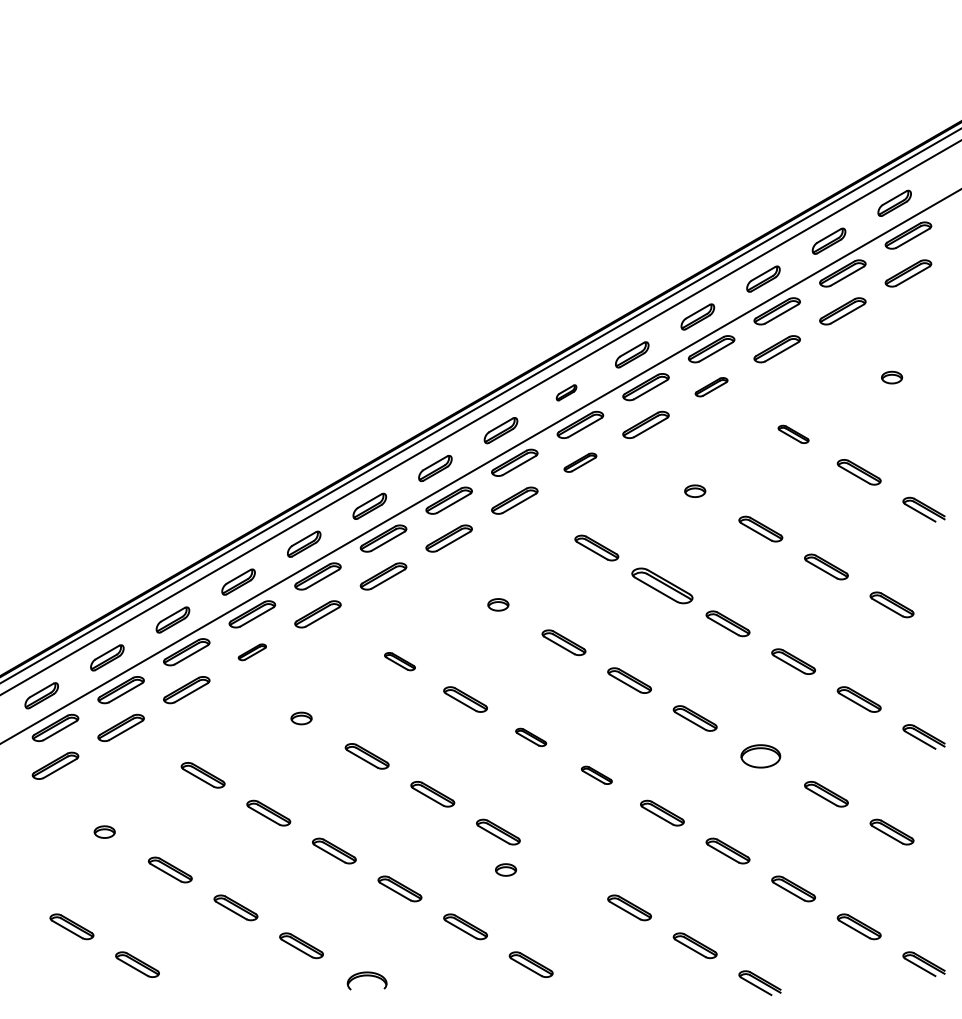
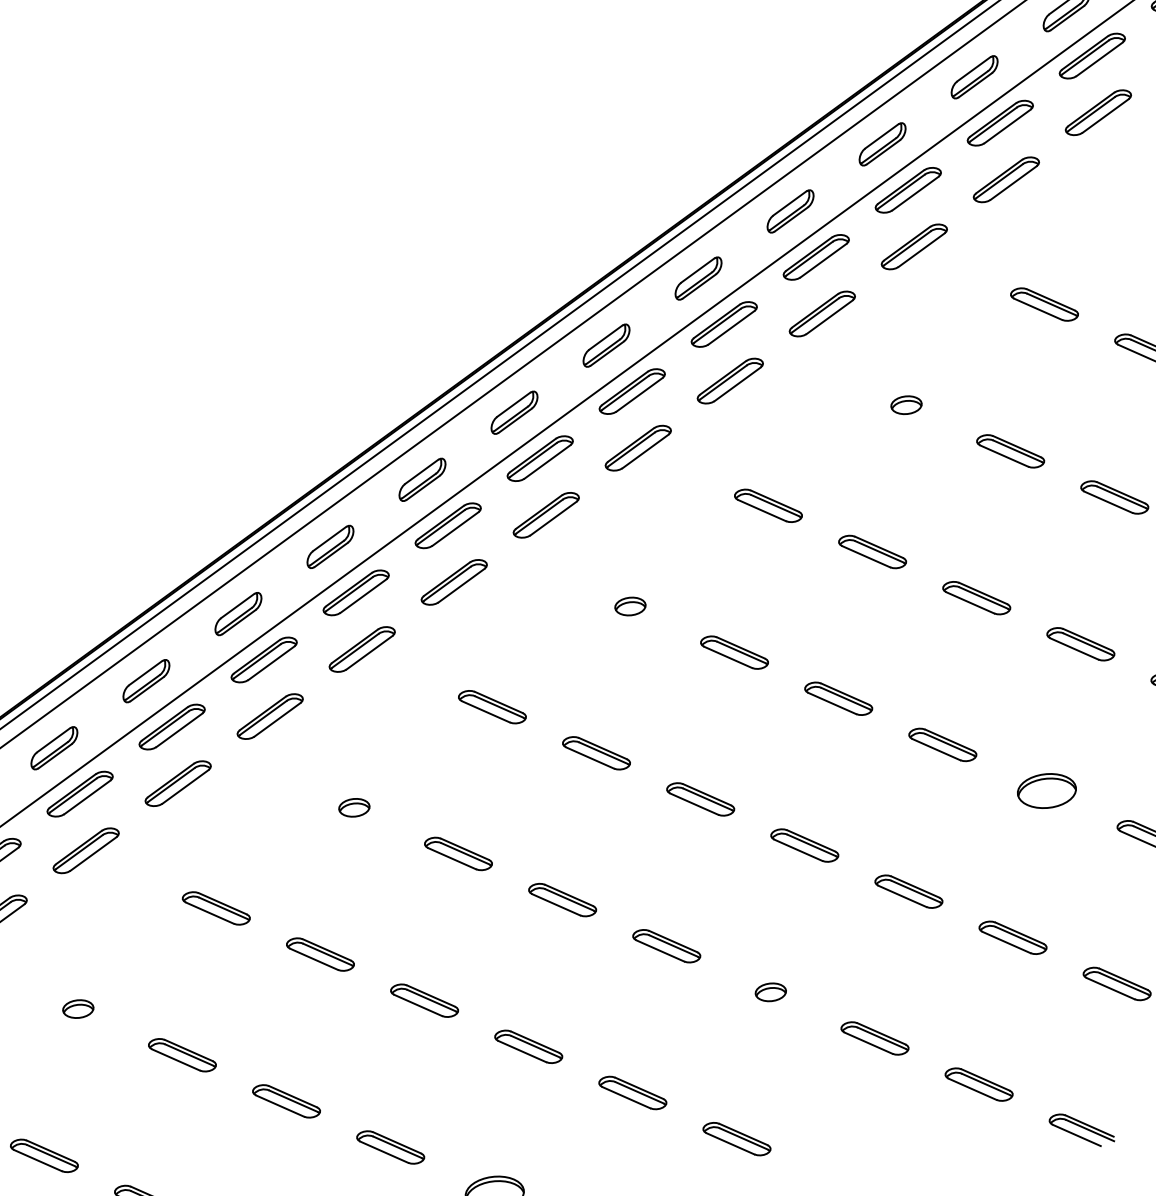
part: (711, 387) -> (914, 247), size x1.43
part: (566, 392) -> (698, 278), size x1.67
part: (793, 434) -> (1044, 304), size x1.43
part: (580, 462) -> (730, 380), size x1.43
part: (662, 585) -> (872, 551), size x0.71
part: (252, 652) -> (270, 716), size x1.67
part: (399, 661) -> (491, 706), size x1.43
part: (530, 737) -> (699, 799), size x1.43
part: (596, 775) -> (804, 845), size x1.43
part: (505, 869) -> (770, 991), moved

